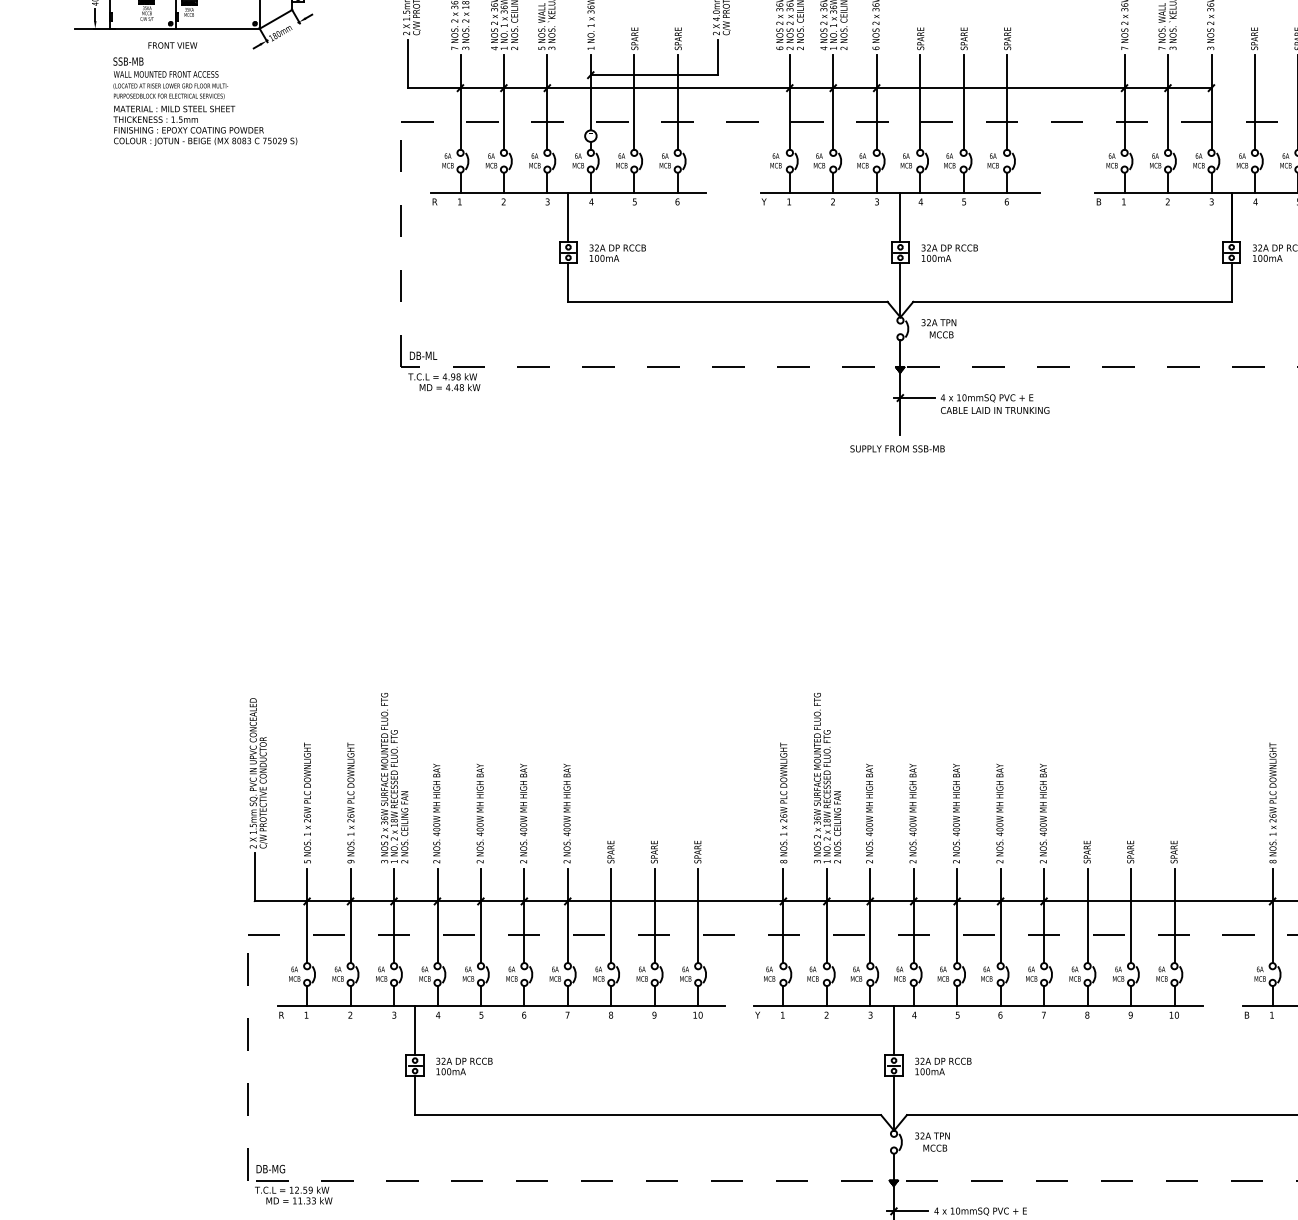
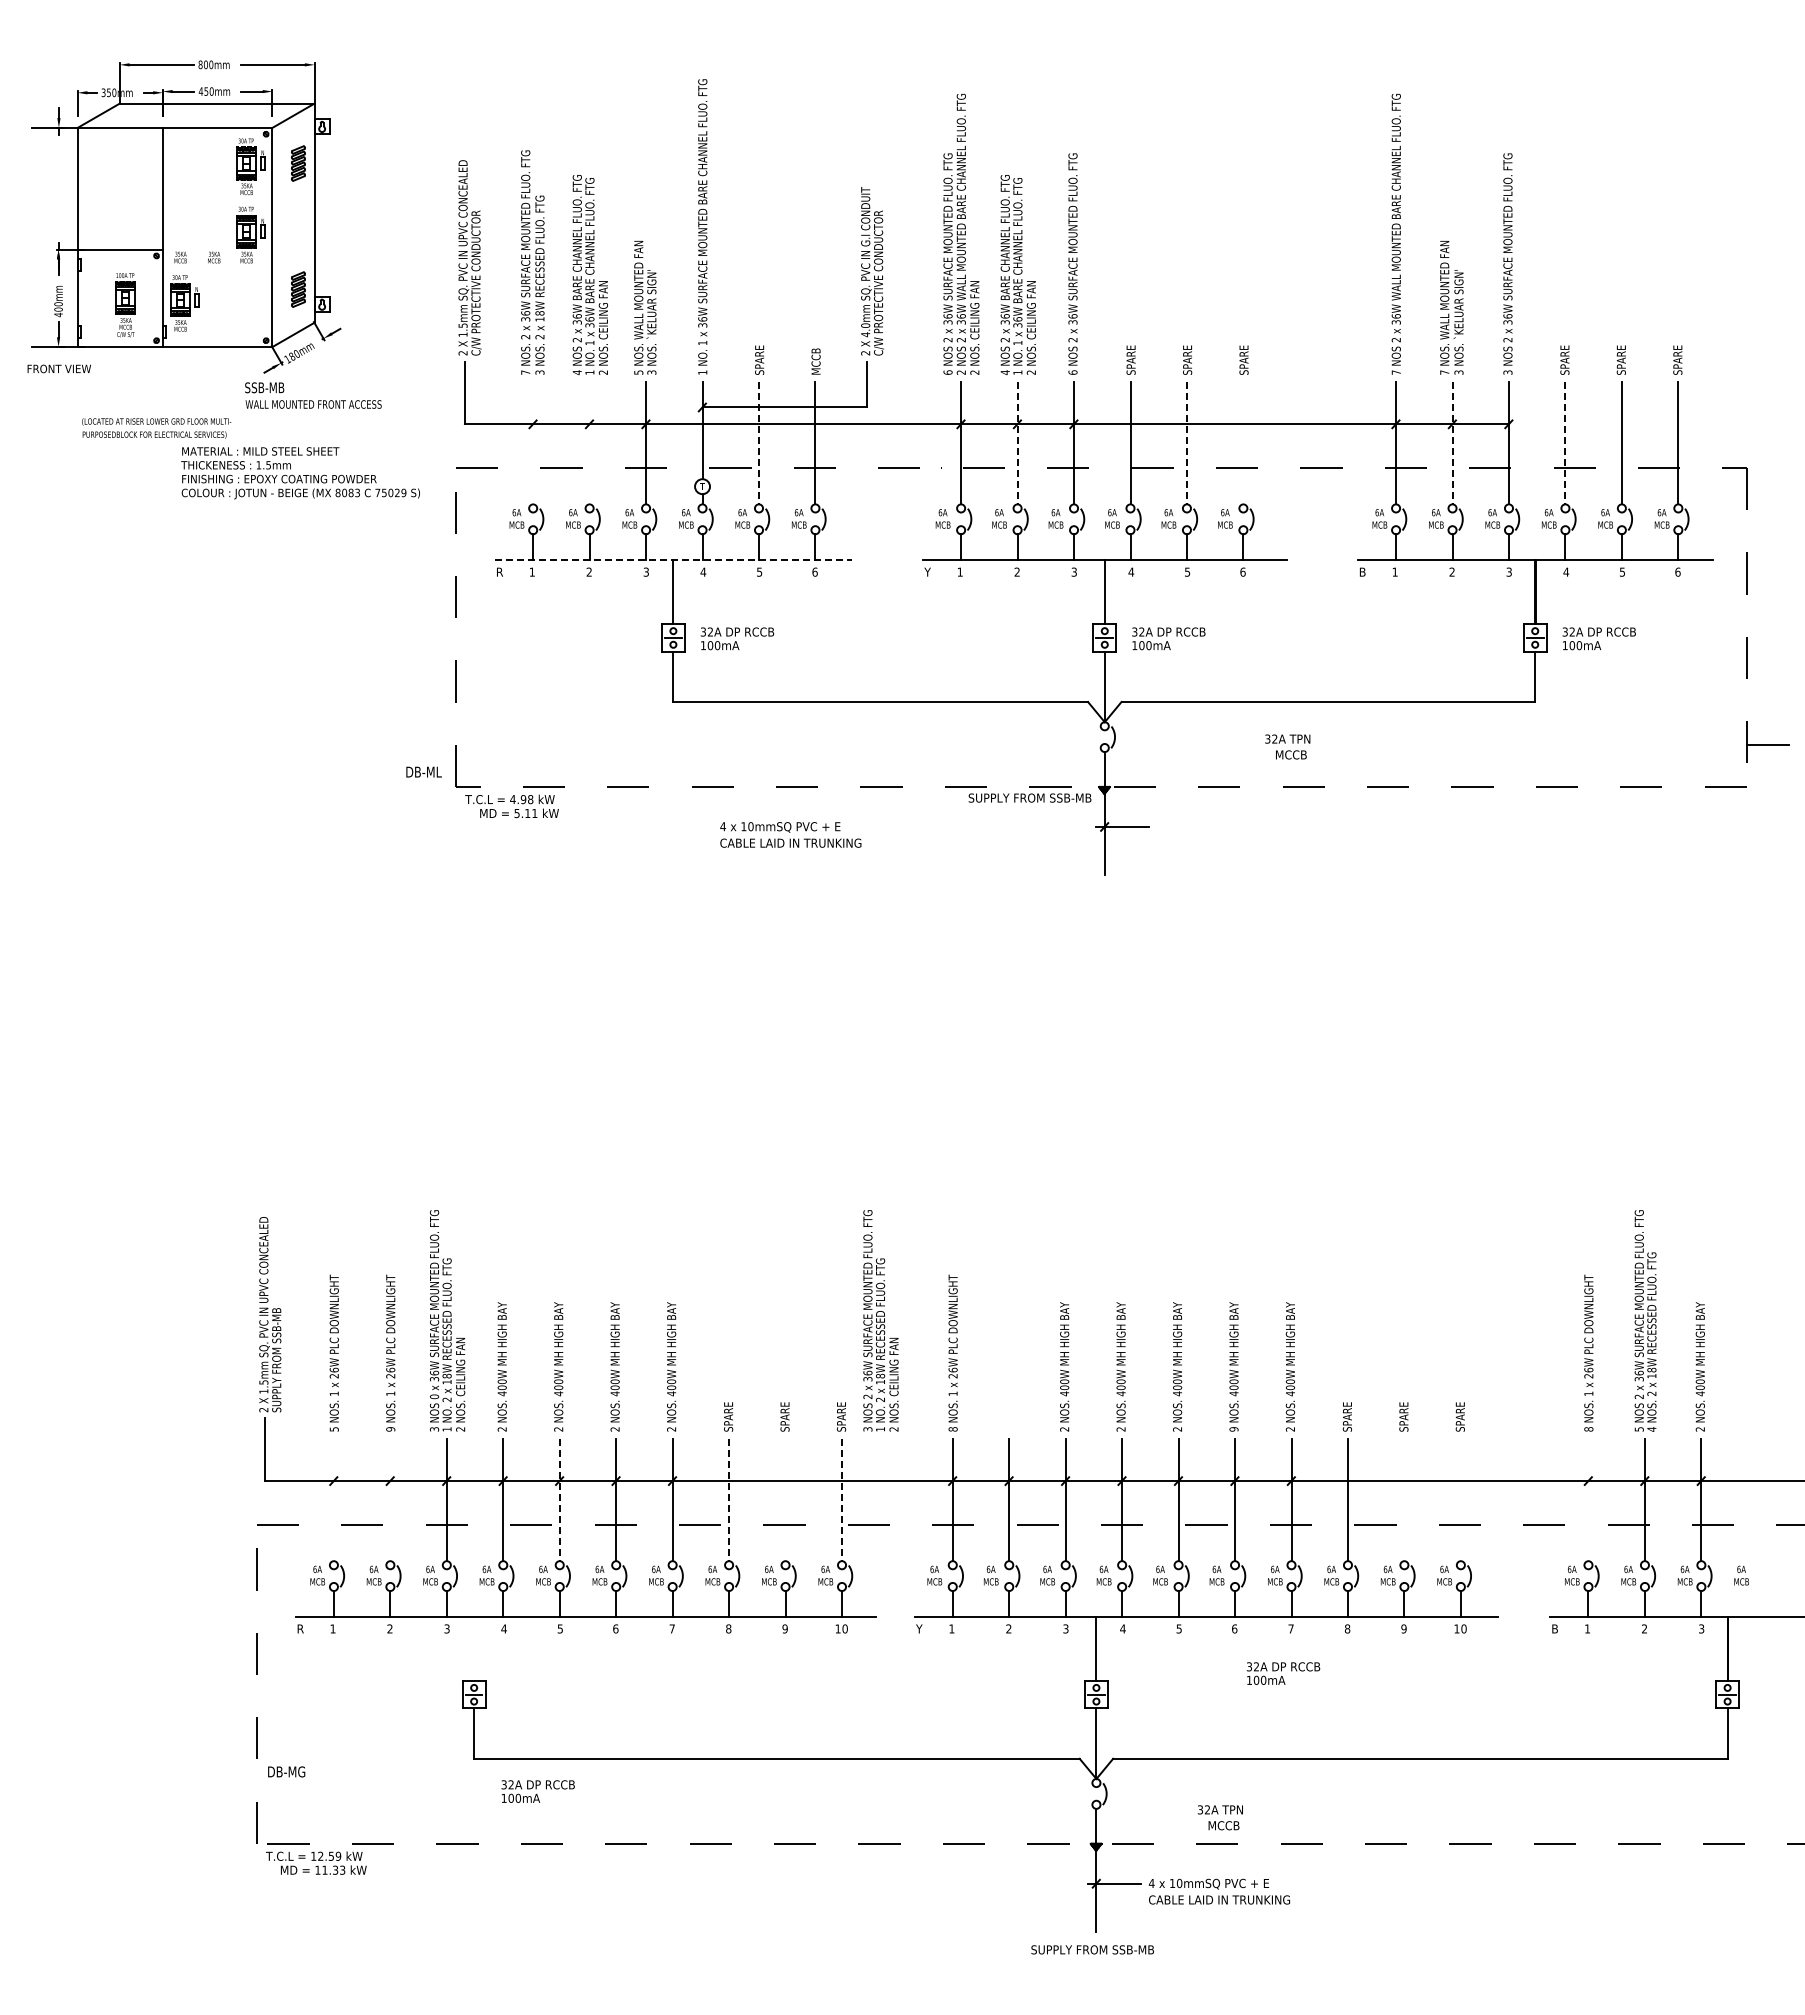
text: (677, 38) -> (815, 359), SPARE -> MCCB
text: (172, 45) -> (58, 368), moved
text: (166, 67) -> (313, 395), moved
line: (460, 102) -> (533, 442), removed
line: (503, 102) -> (589, 442), removed
line: (633, 102) -> (758, 443), solid -> dashed
line: (833, 102) -> (1017, 443), solid -> dashed
line: (963, 102) -> (1186, 443), solid -> dashed
line: (1007, 102) -> (1243, 442), removed
line: (1168, 102) -> (1452, 443), solid -> dashed
line: (1255, 102) -> (1565, 443), solid -> dashed
text: (205, 125) -> (300, 473), moved
line: (568, 192) -> (673, 560), solid -> dashed
text: (938, 328) -> (1287, 746), moved
text: (423, 355) -> (423, 771), moved
text: (454, 387) -> (525, 813), 4.48 -> 5.11
text: (994, 403) -> (790, 834), moved
text: (897, 448) -> (1029, 797), moved
text: (827, 777) -> (880, 1320), moved
text: (263, 792) -> (277, 1339), C/W PROTECTIVE CONDUCTOR -> SUPPLY FROM SSB-MB
text: (384, 836) -> (434, 1396), 2 -> 0
text: (999, 861) -> (1233, 1429), 2 -> 9
line: (306, 915) -> (333, 1499), removed
line: (350, 915) -> (390, 1499), removed
line: (654, 915) -> (785, 1499), removed
line: (1131, 915) -> (1404, 1499), removed
line: (1174, 915) -> (1460, 1499), removed
line: (1272, 915) -> (1588, 1499), removed
line: (480, 916) -> (559, 1500), solid -> dashed
line: (611, 916) -> (729, 1500), solid -> dashed
line: (698, 916) -> (842, 1500), solid -> dashed
line: (415, 1031) -> (474, 1649), removed
text: (463, 1066) -> (537, 1791), moved
text: (943, 1066) -> (1283, 1673), moved
text: (931, 1141) -> (1219, 1817), moved
text: (270, 1168) -> (286, 1771), moved

